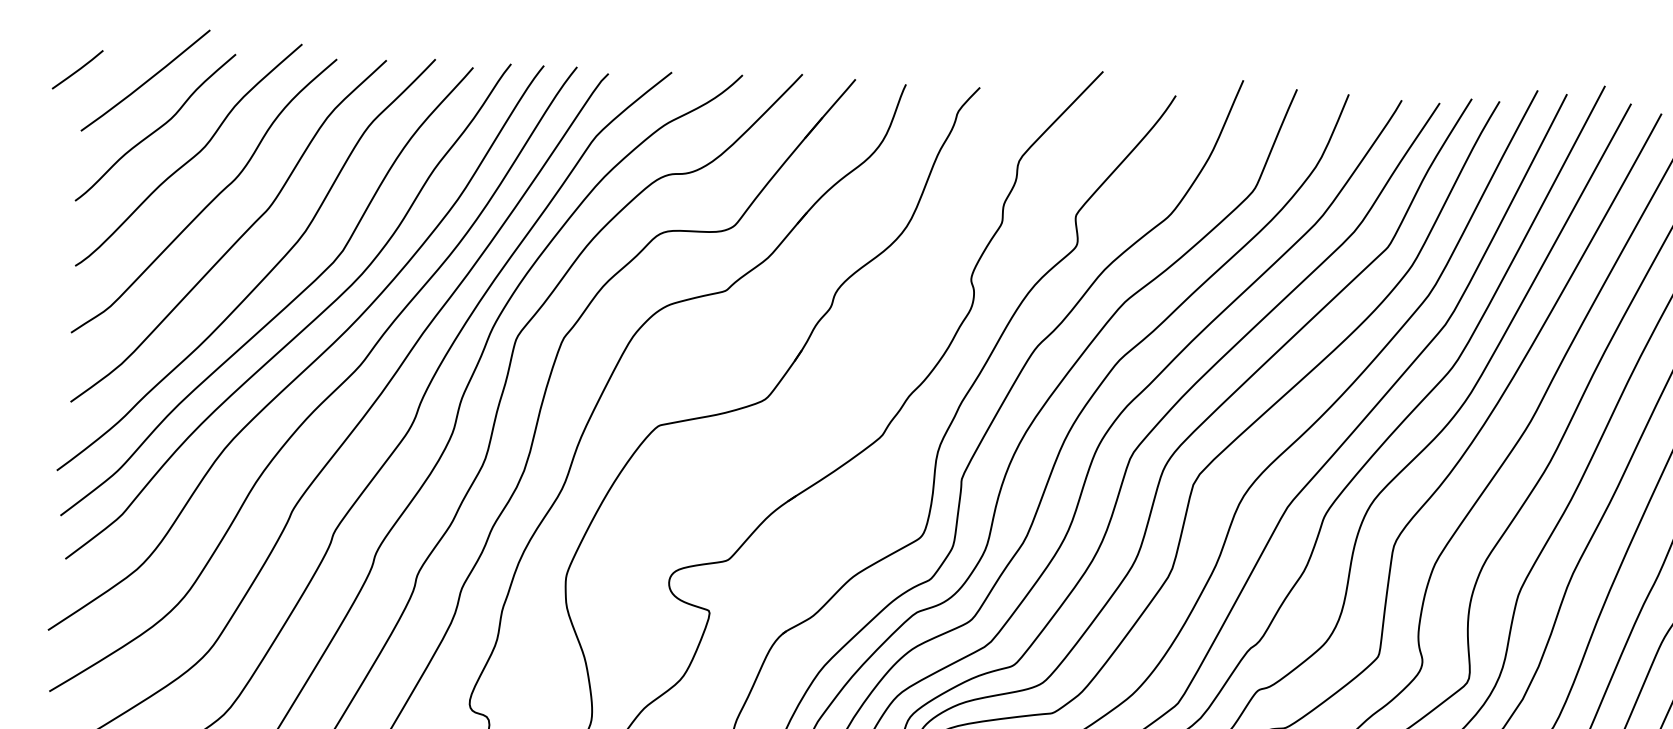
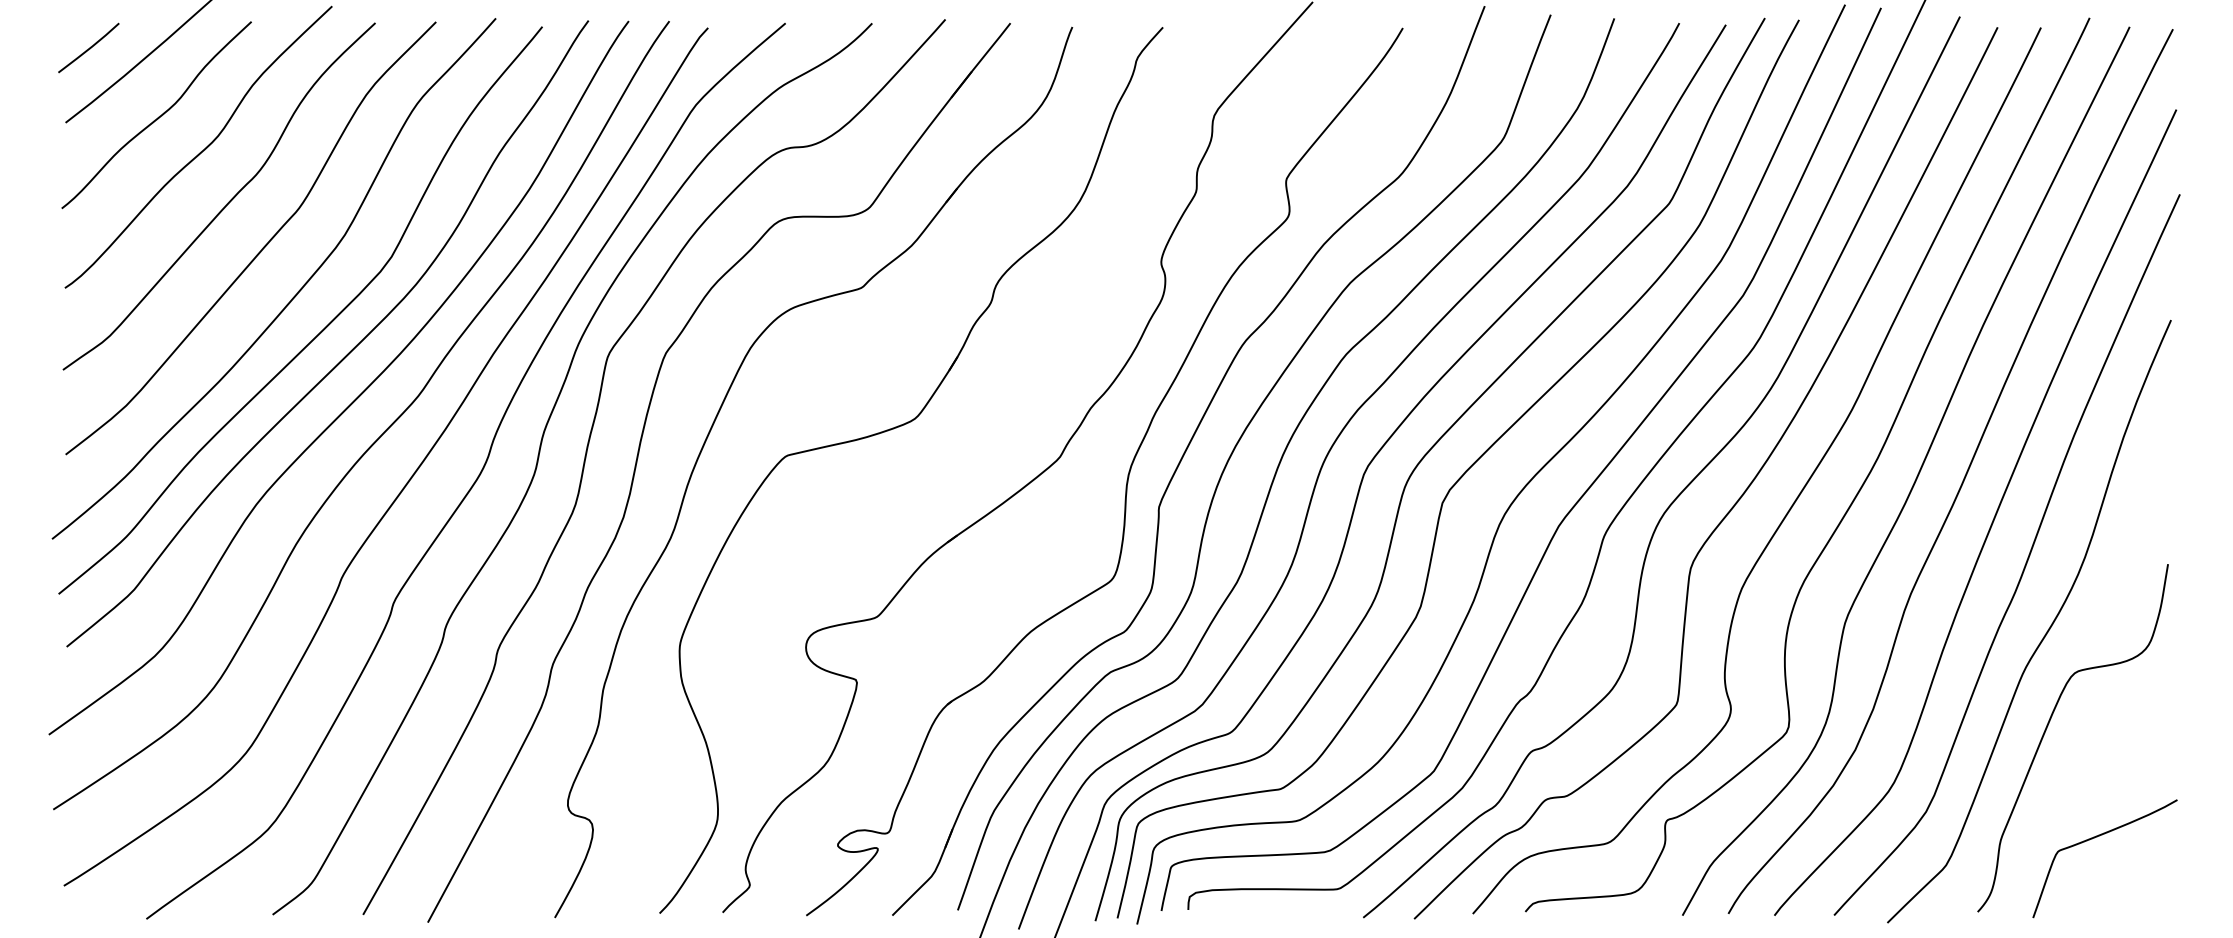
curve: (78, 69) -> (89, 47), moved

